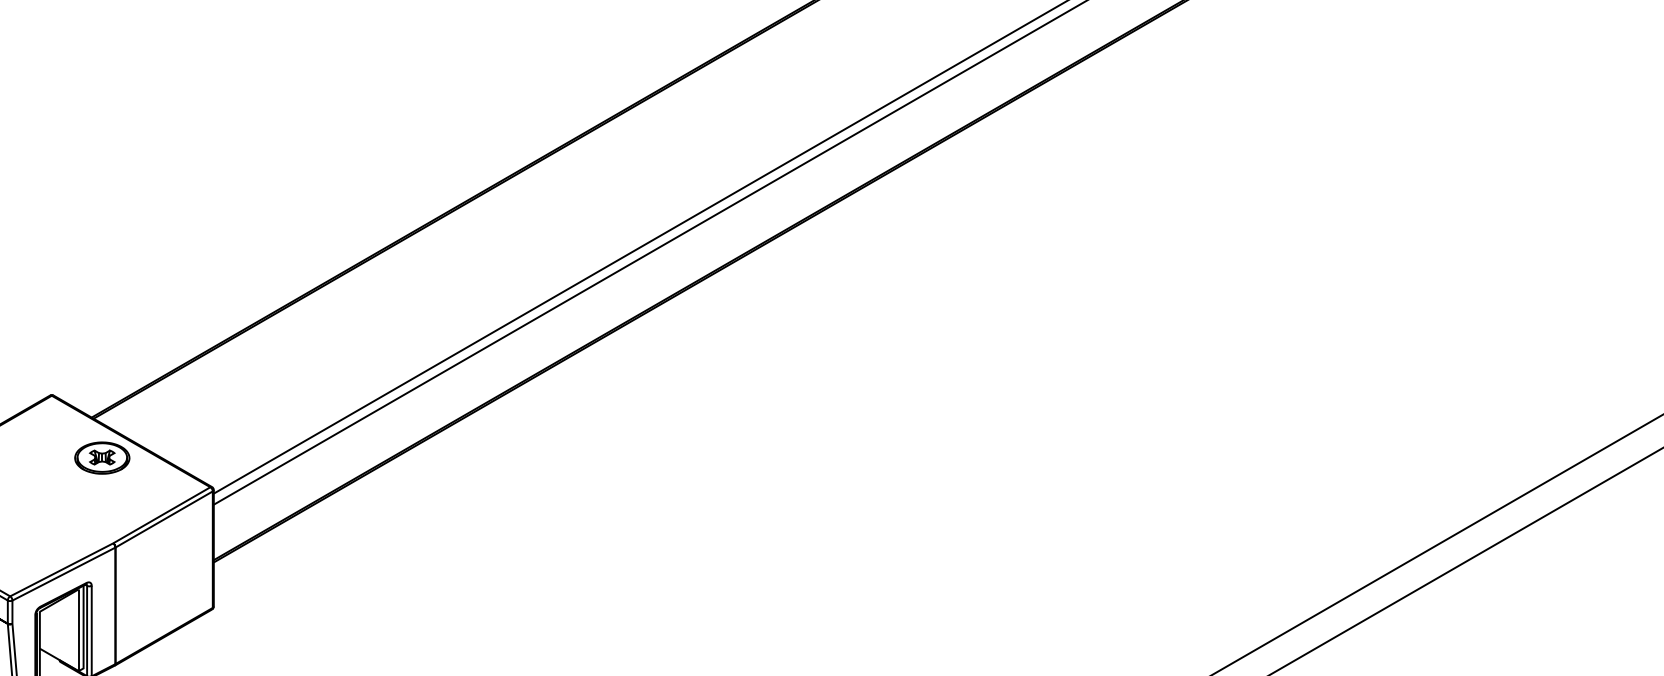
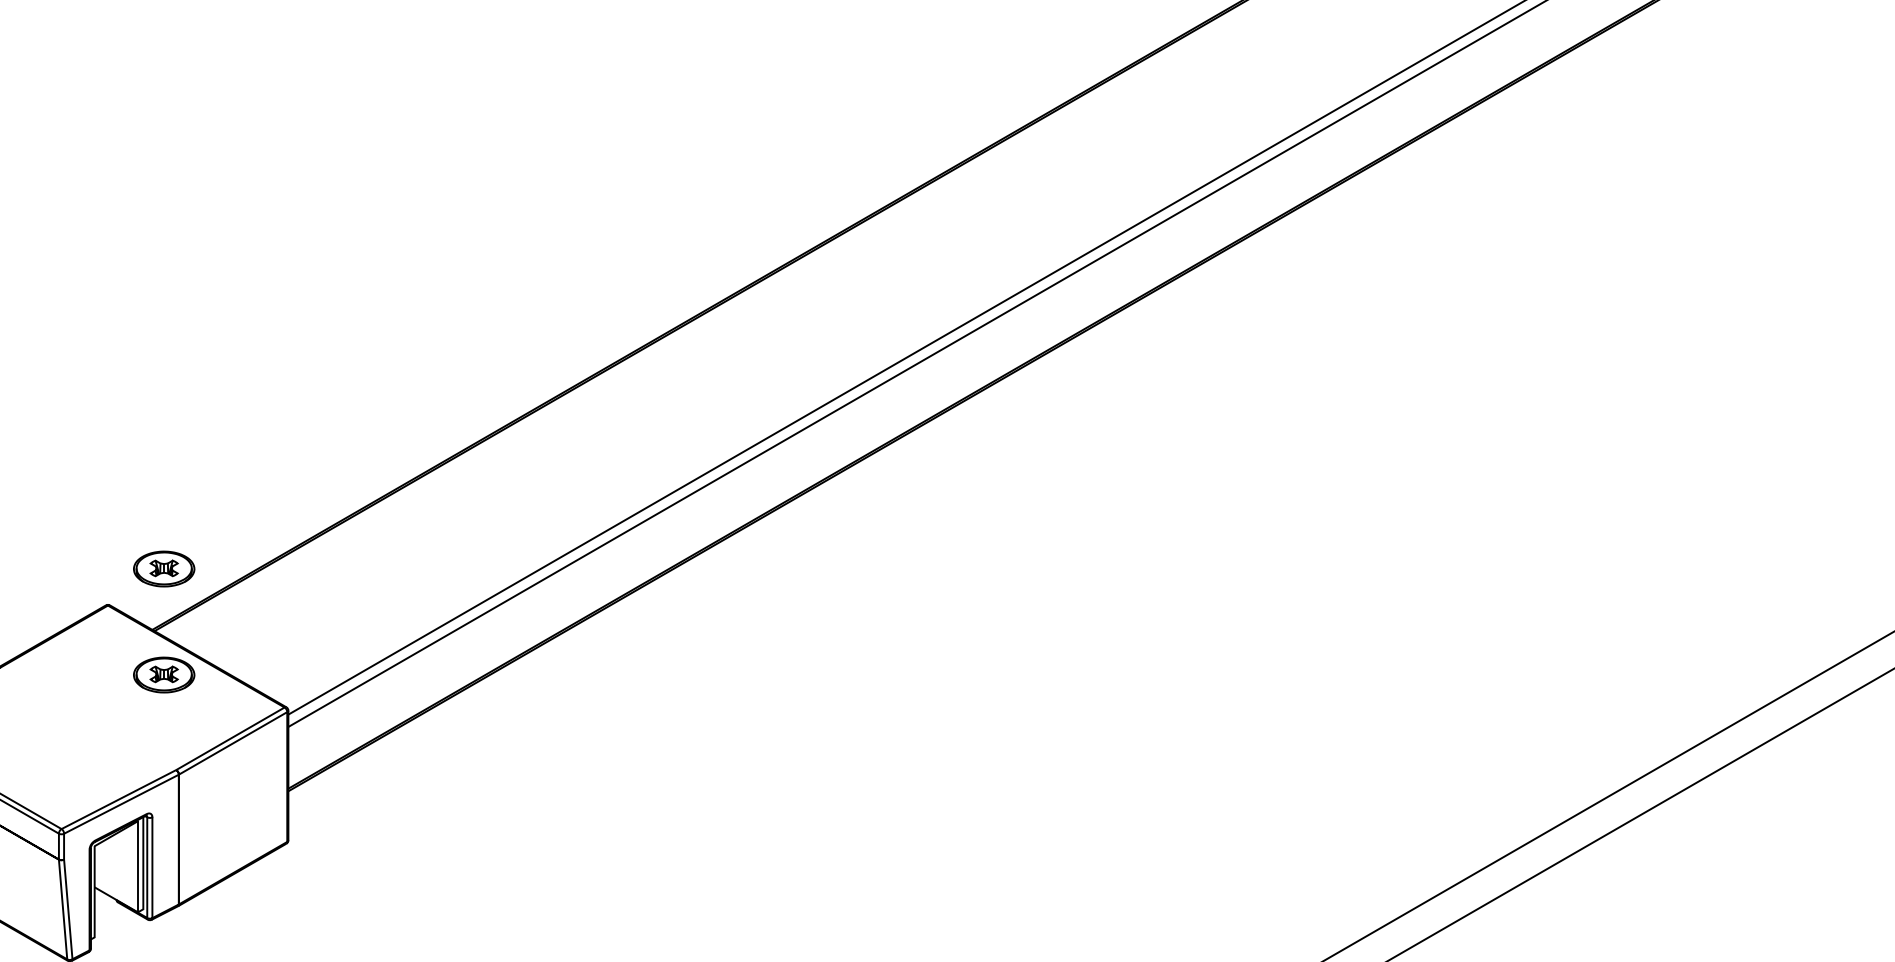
part: (102, 362) -> (164, 568), added

